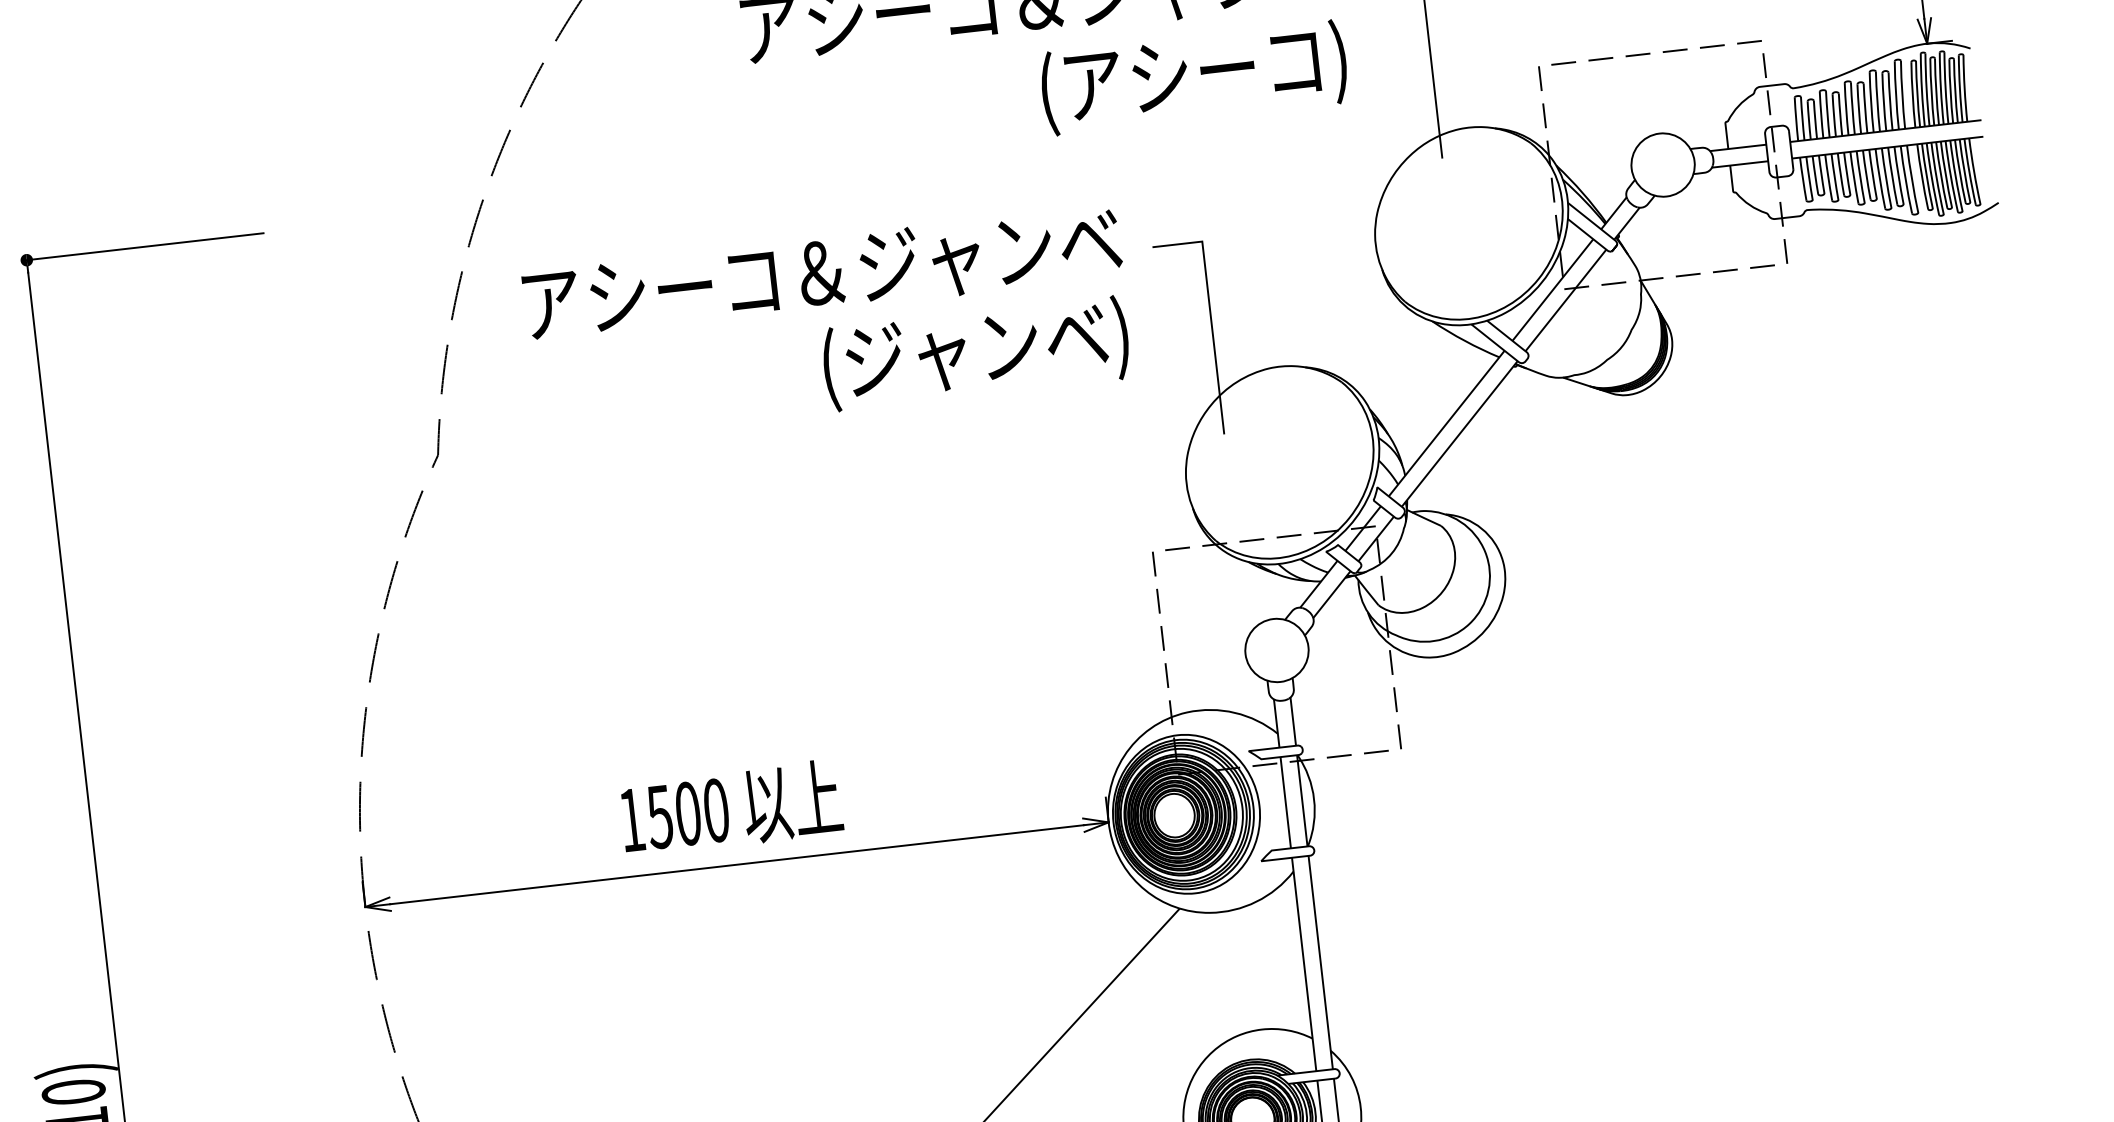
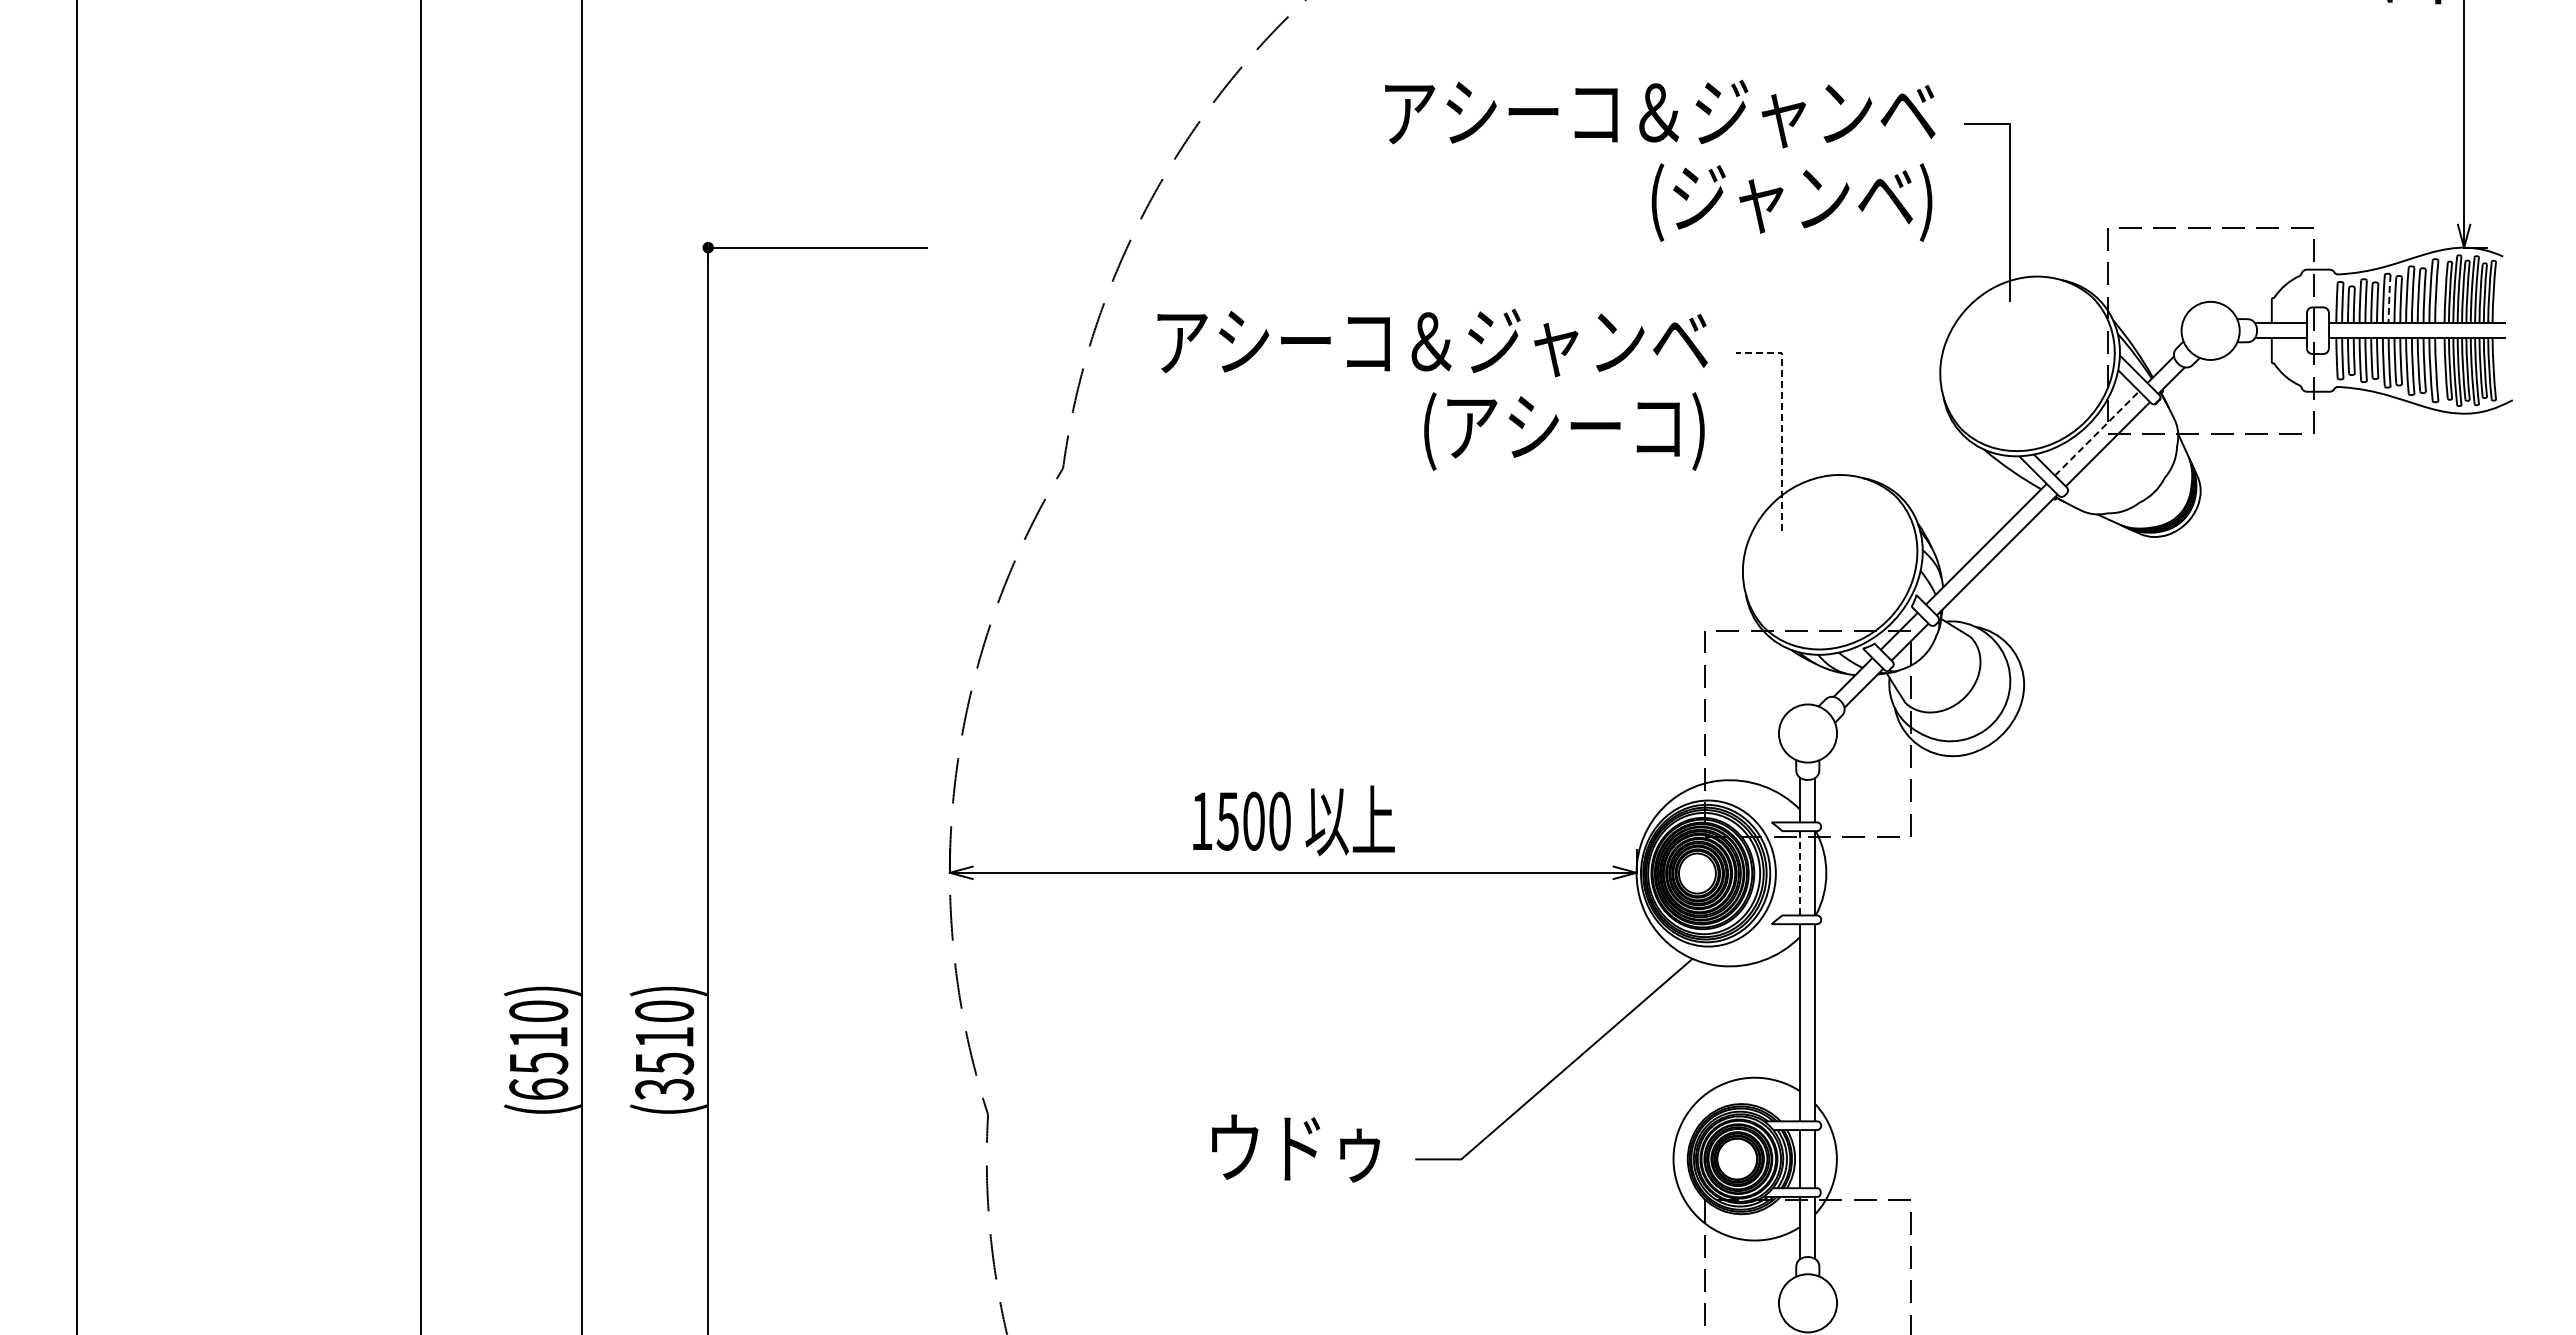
text: (1194, 74) -> (1792, 199), (アシーコ) -> (ジャンベ)
line: (1852, 107) -> (2389, 298), solid -> dashed
line: (1553, 290) -> (2097, 433), solid -> dashed
line: (1210, 311) -> (1782, 417), solid -> dashed
text: (976, 350) -> (1565, 428), (ジャンベ) -> (アシーコ)
line: (1286, 801) -> (1800, 872), solid -> dashed

